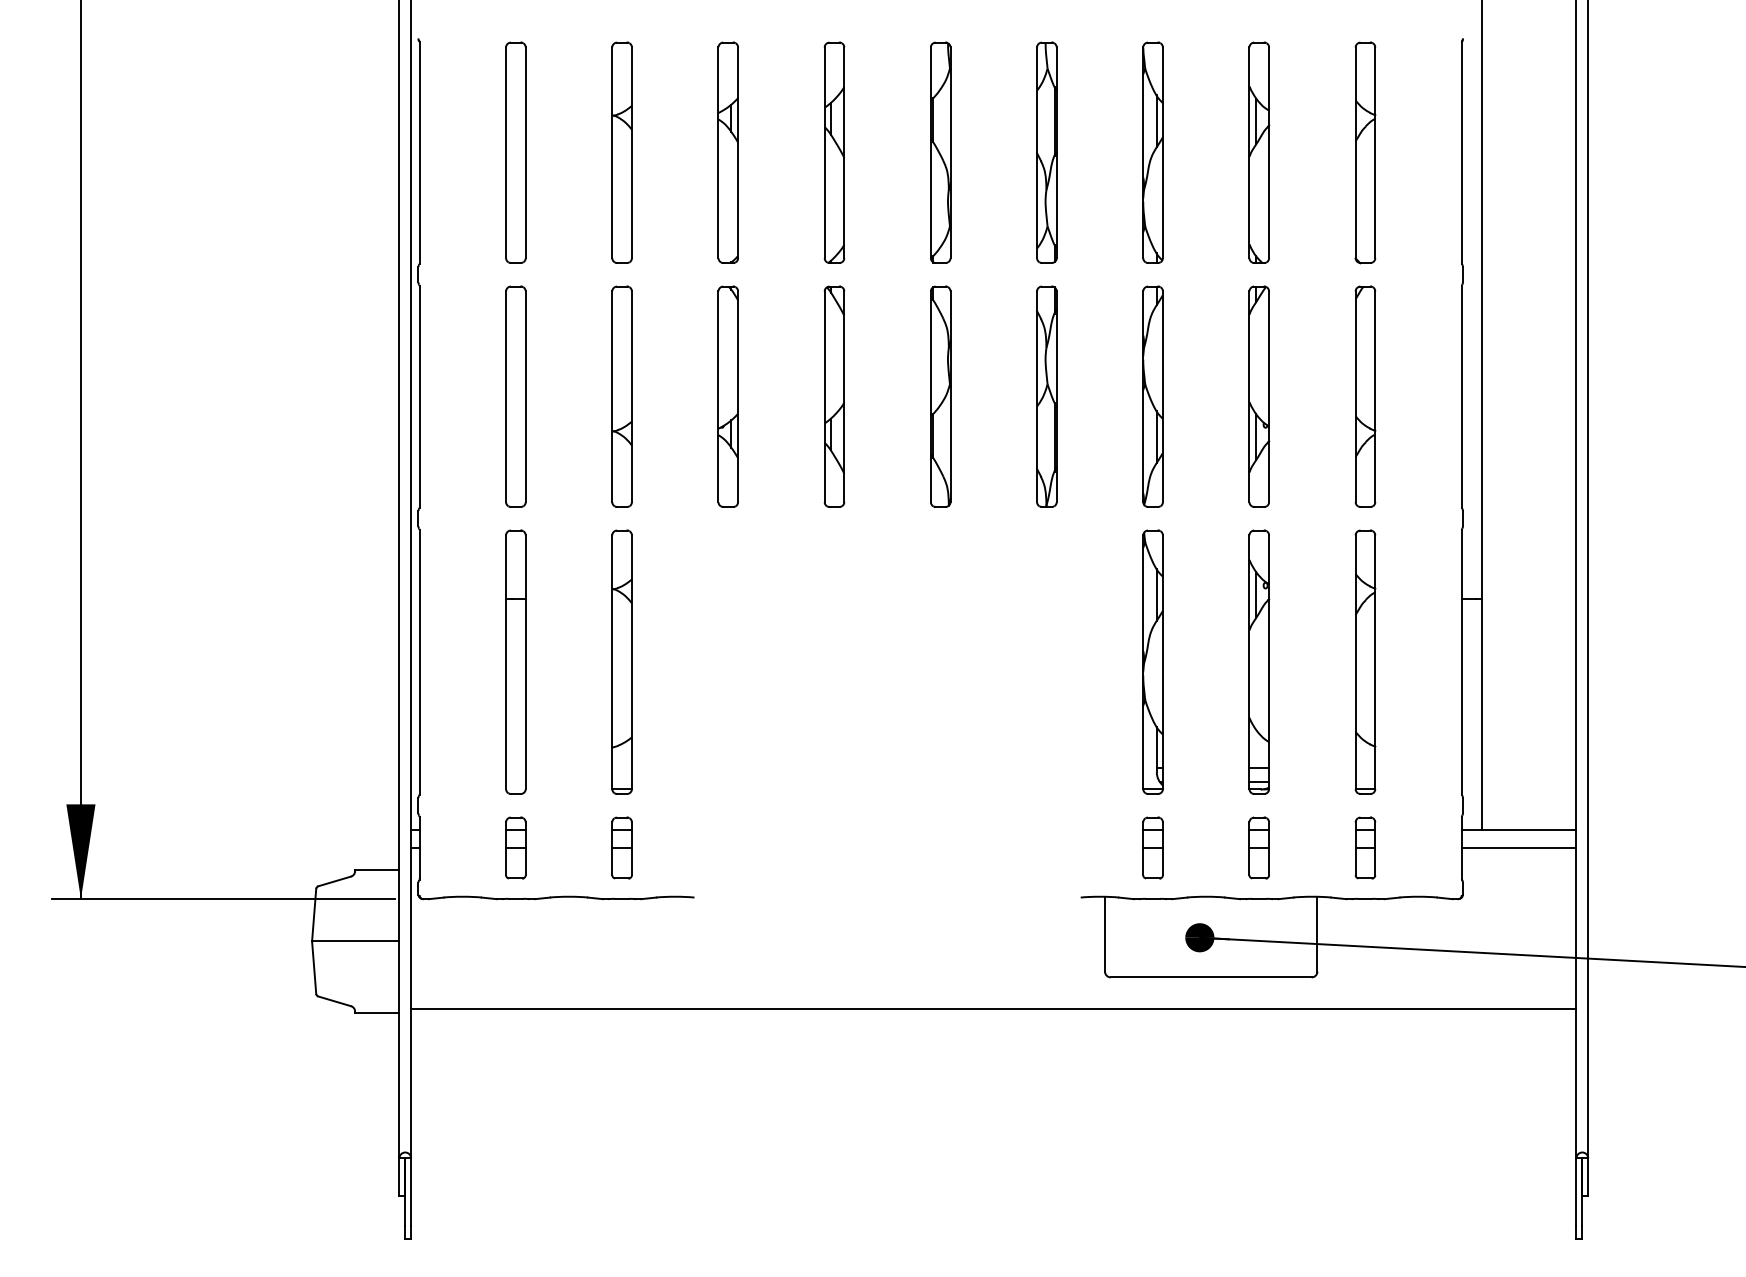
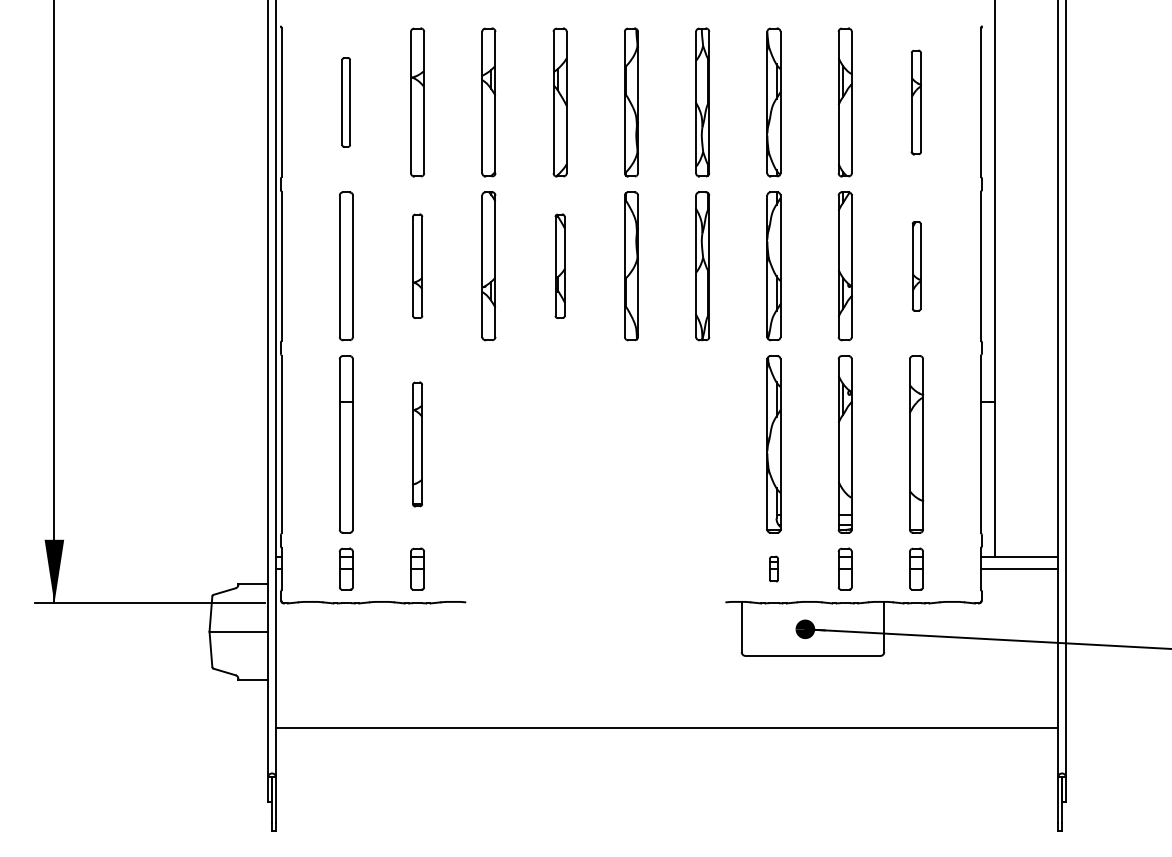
part: (514, 152) -> (345, 102), size x0.6
part: (1363, 152) -> (915, 102), size x0.7
part: (621, 397) -> (417, 266), size x0.7
part: (833, 397) -> (559, 266), size x0.7
part: (1365, 397) -> (916, 266), size x0.6
part: (621, 662) -> (417, 444), size x0.7
part: (1152, 847) -> (773, 568), size x0.6
line: (994, 1009) -> (667, 728), moved

